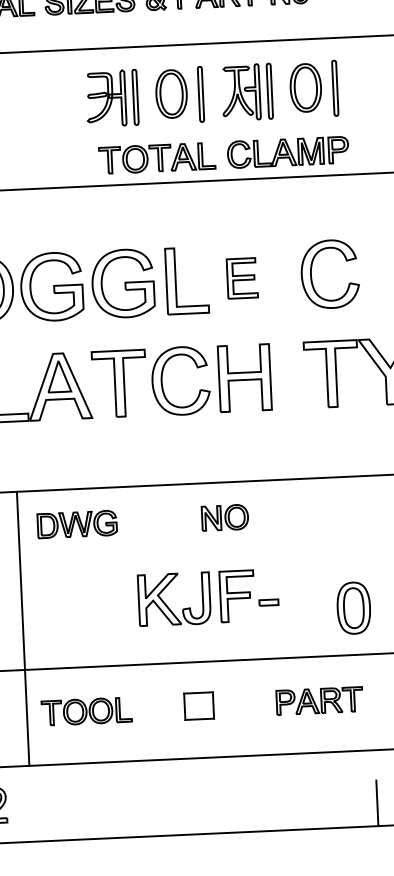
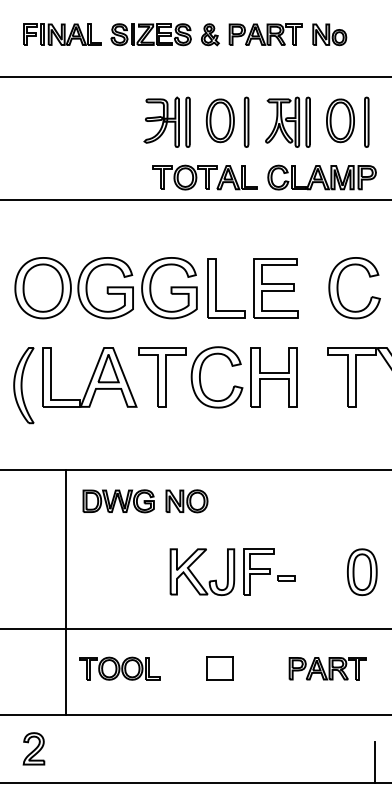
part: (241, 278) -> (275, 288), size x1.67
part: (224, 518) -> (186, 501), moved
part: (354, 608) -> (362, 572), moved

